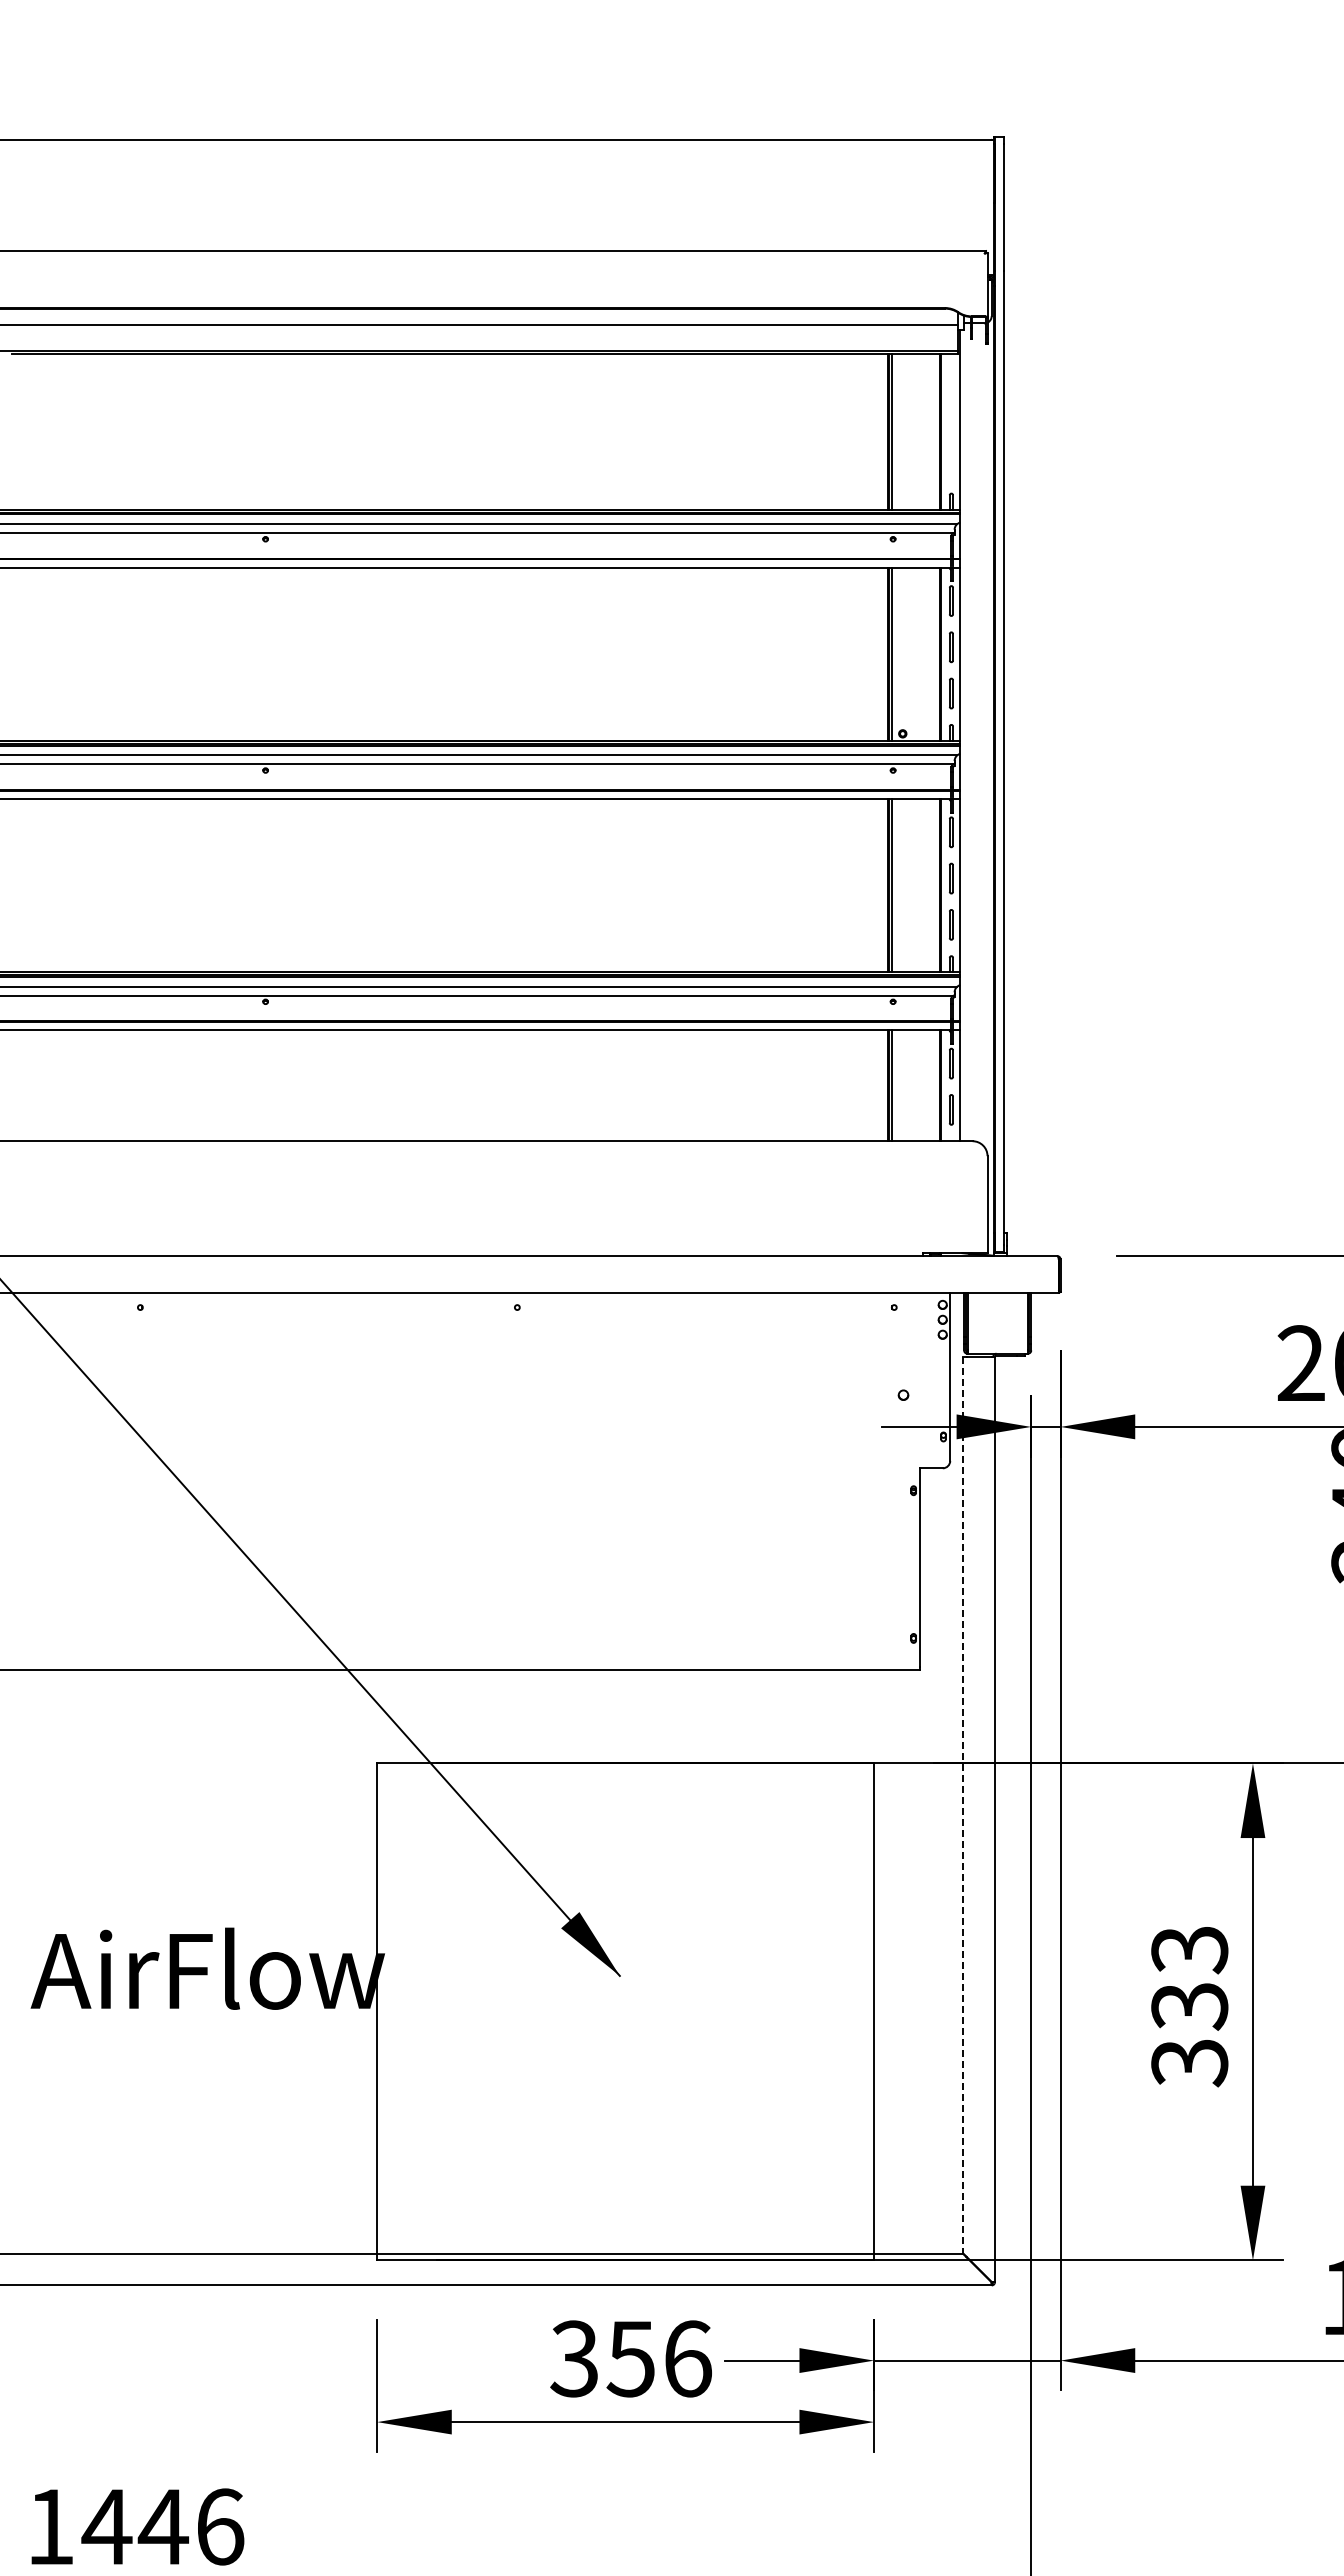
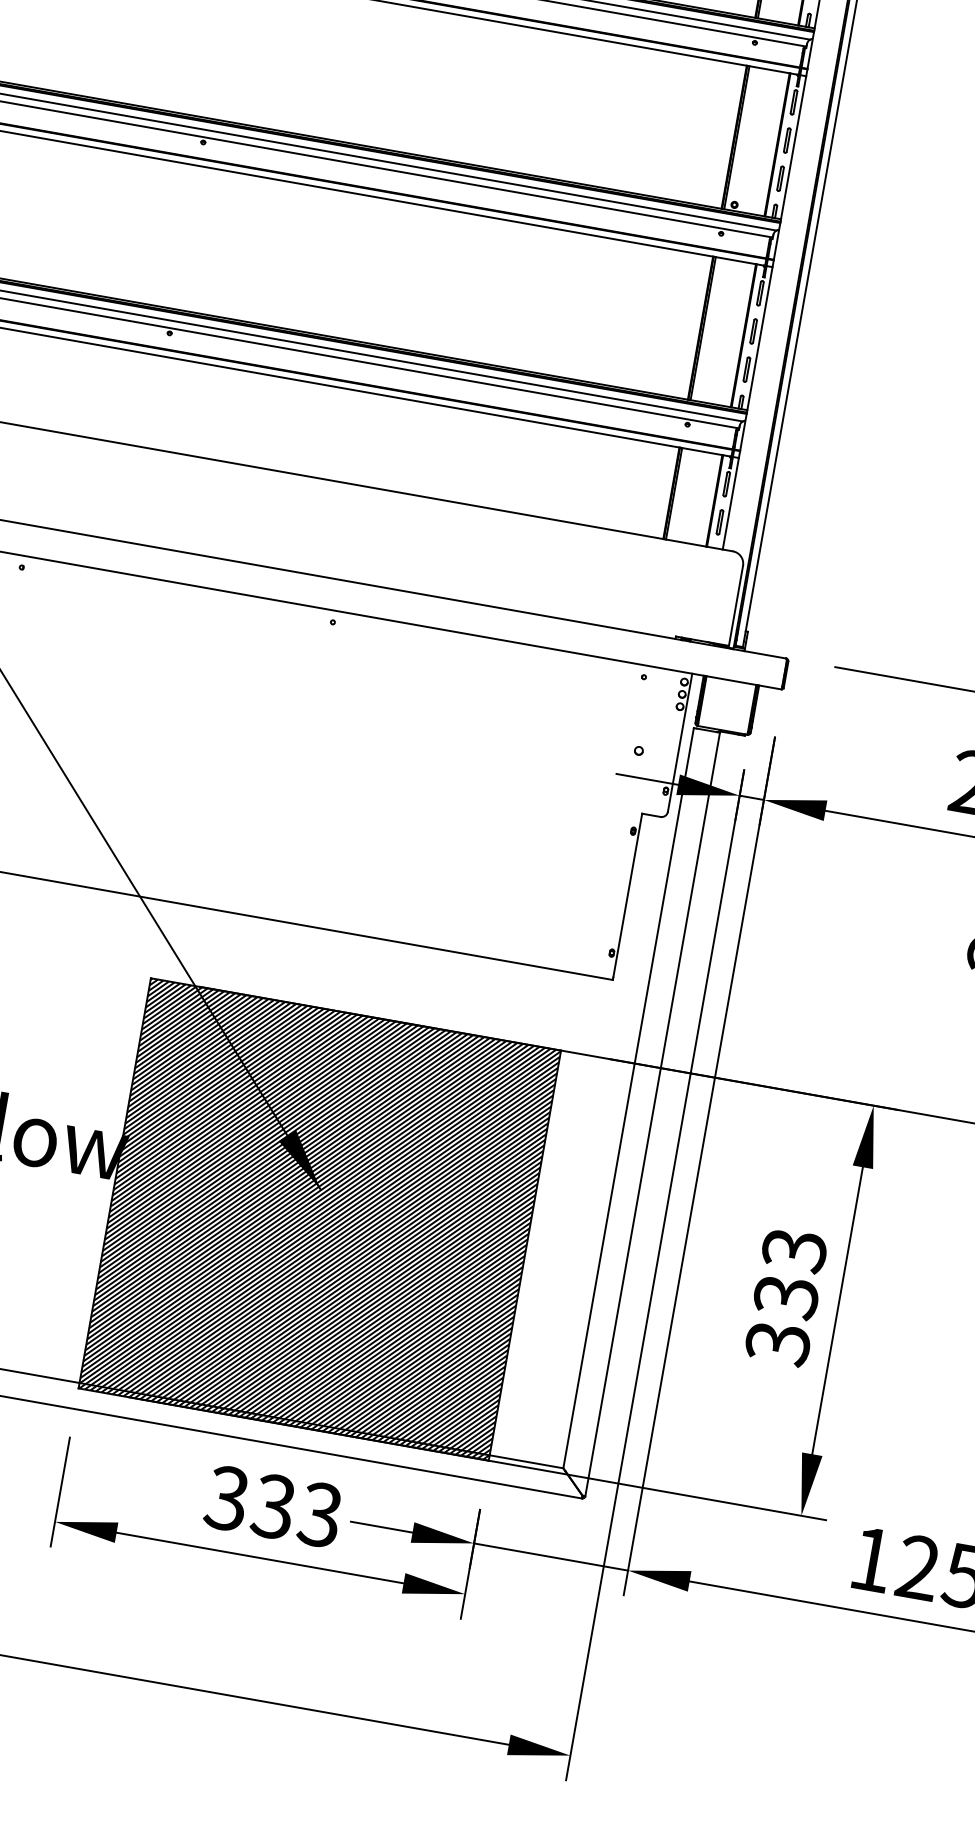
line: (963, 1805) -> (628, 1098), dashed -> solid
hatch: (625, 2011) -> (319, 1219), added
text: (658, 2358) -> (296, 1510), 356 -> 333

